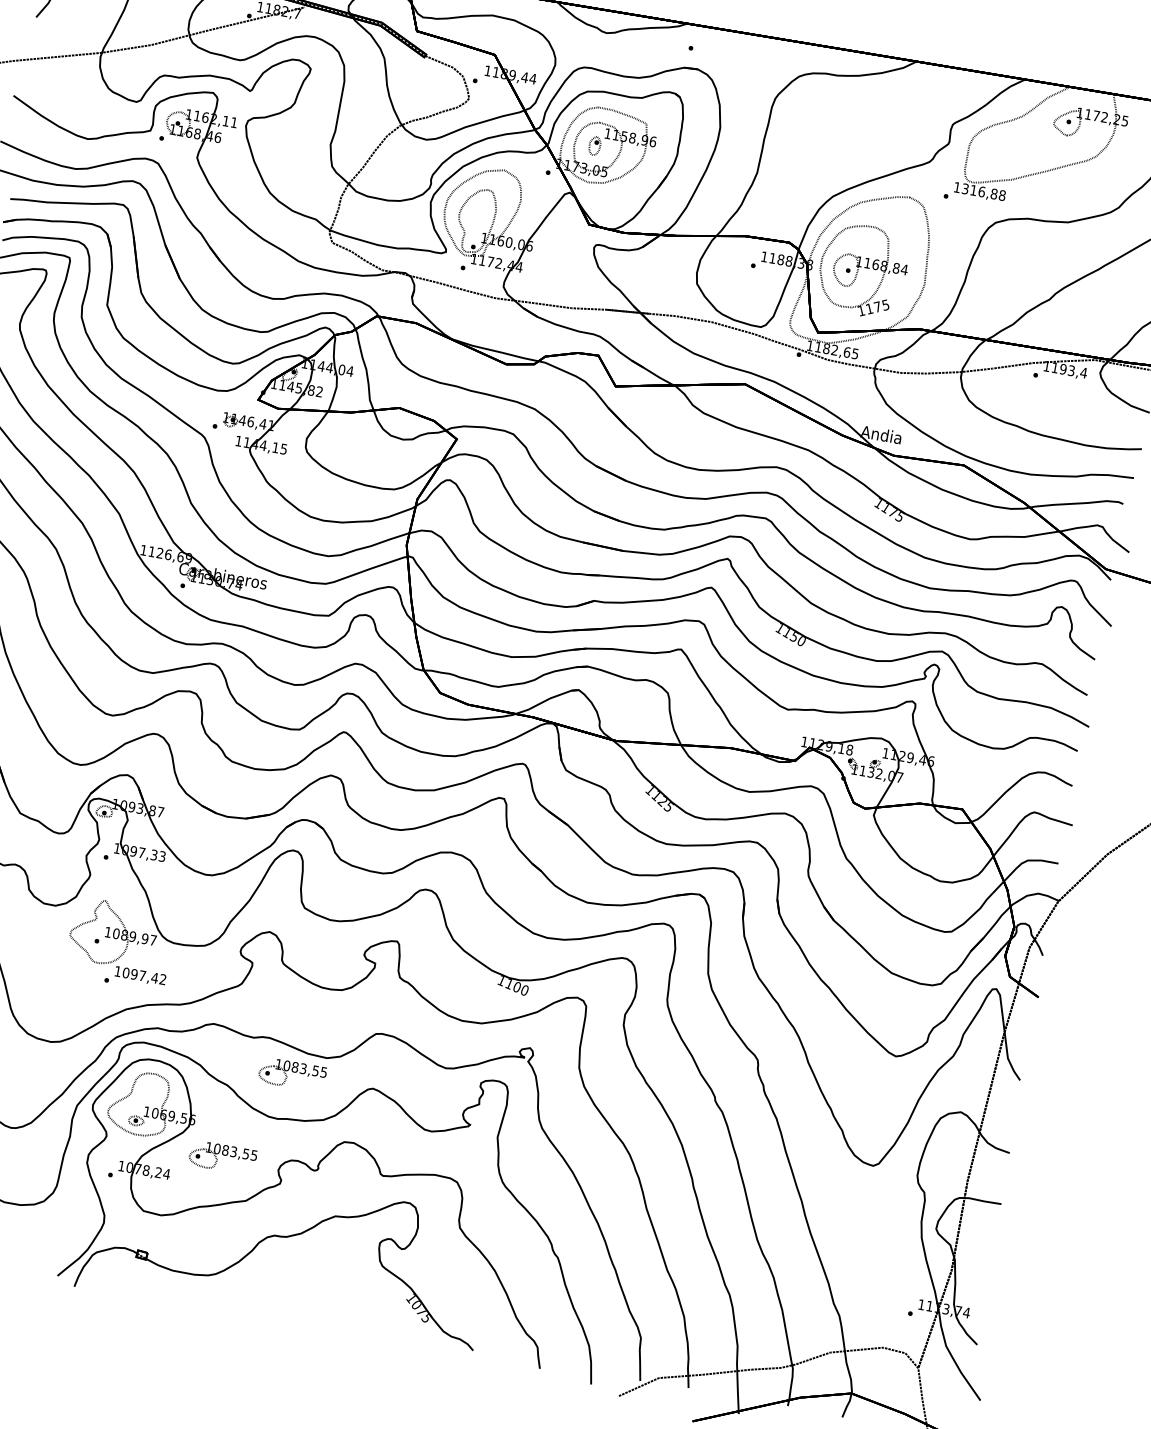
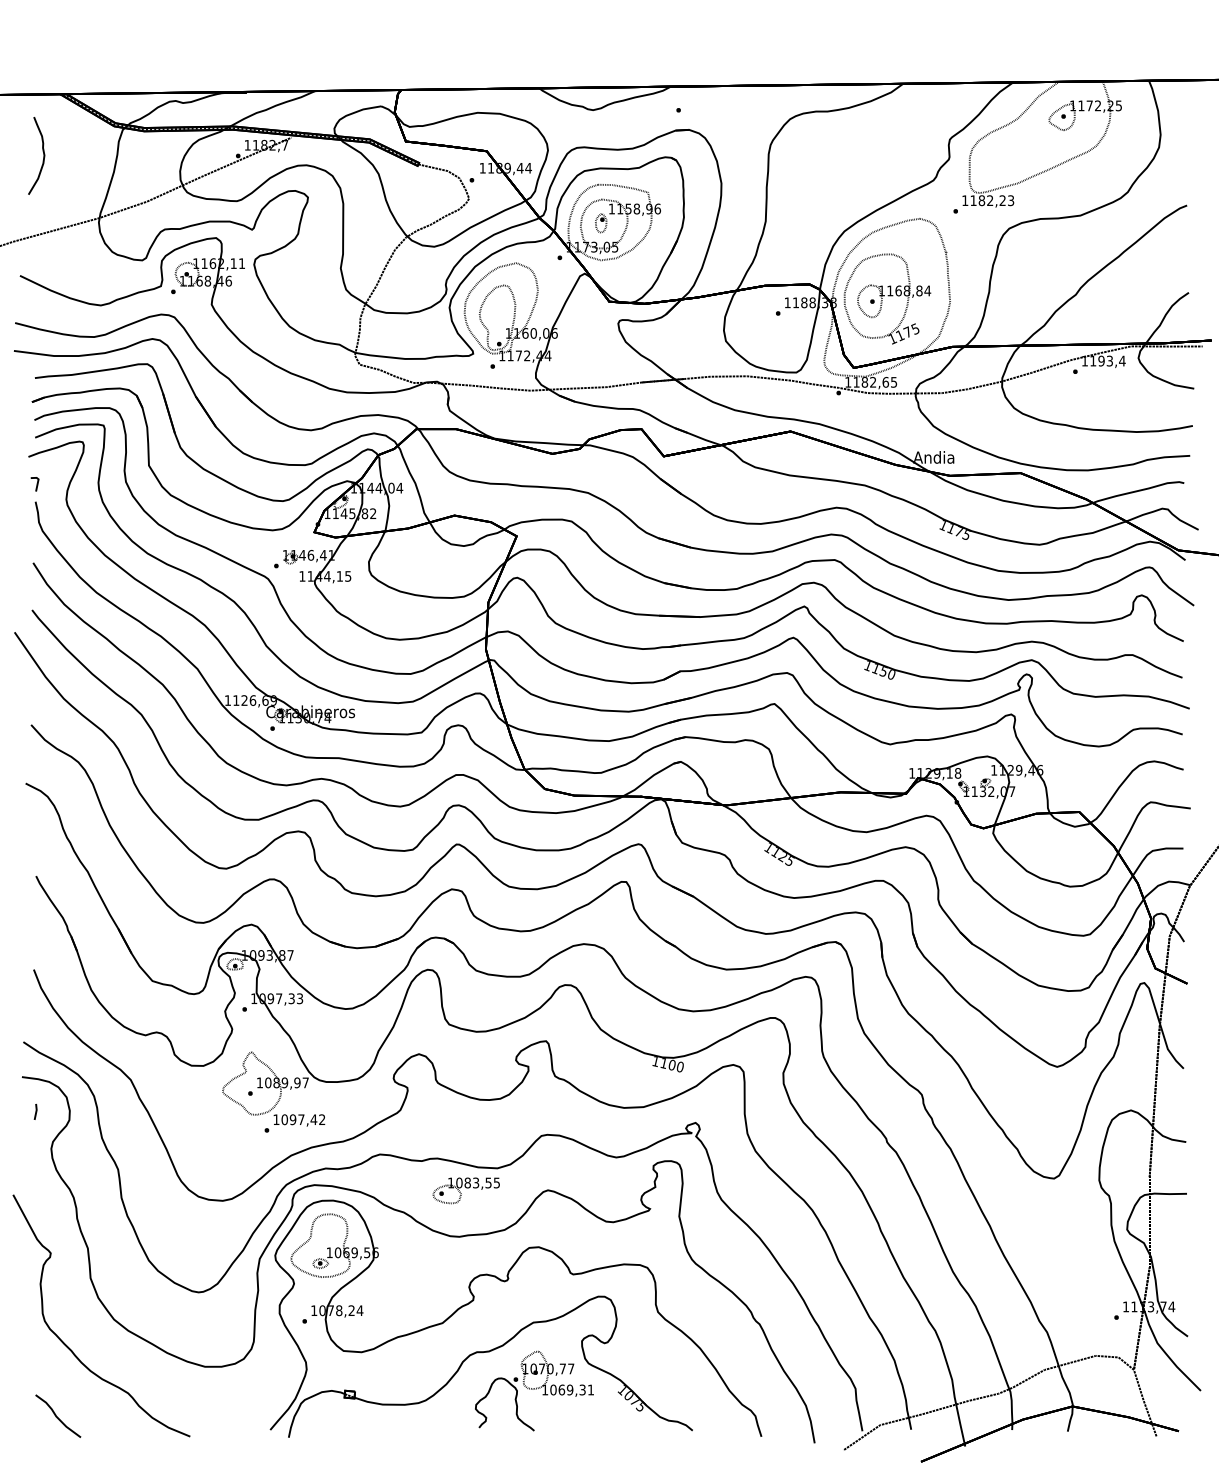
text: (984, 192) -> (992, 200), 1316,88 -> 1182,23
part: (222, 1157) -> (411, 1284), removed
part: (324, 1283) -> (534, 1390), added

